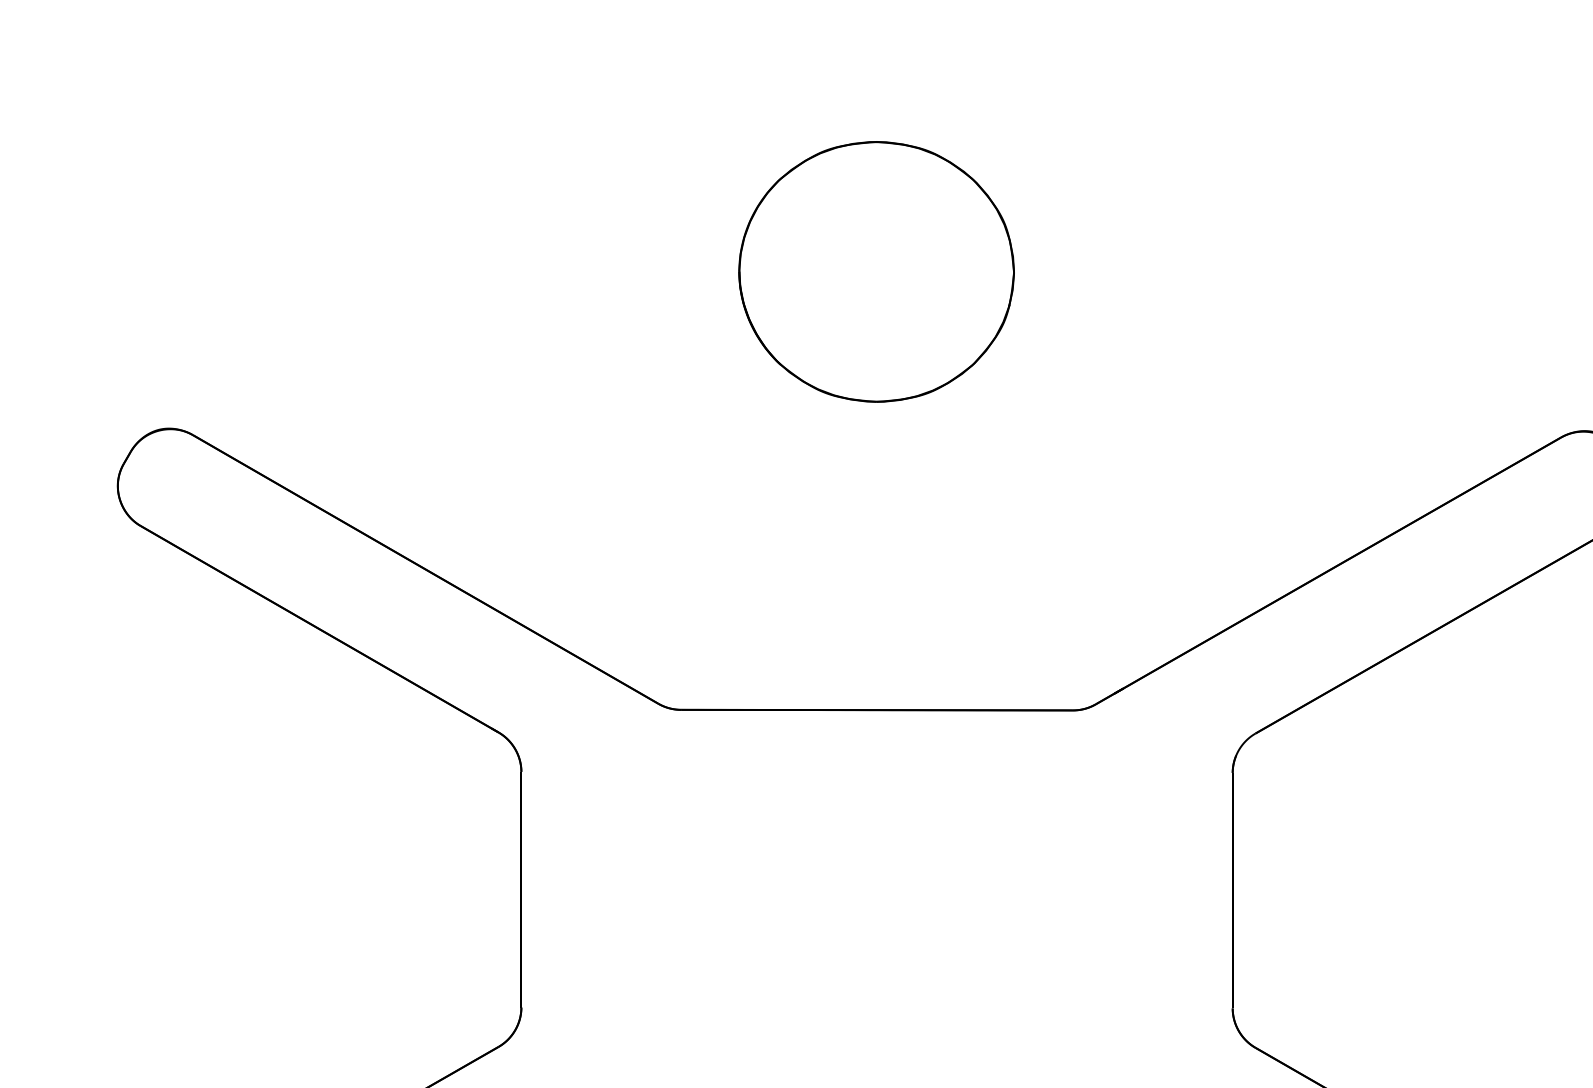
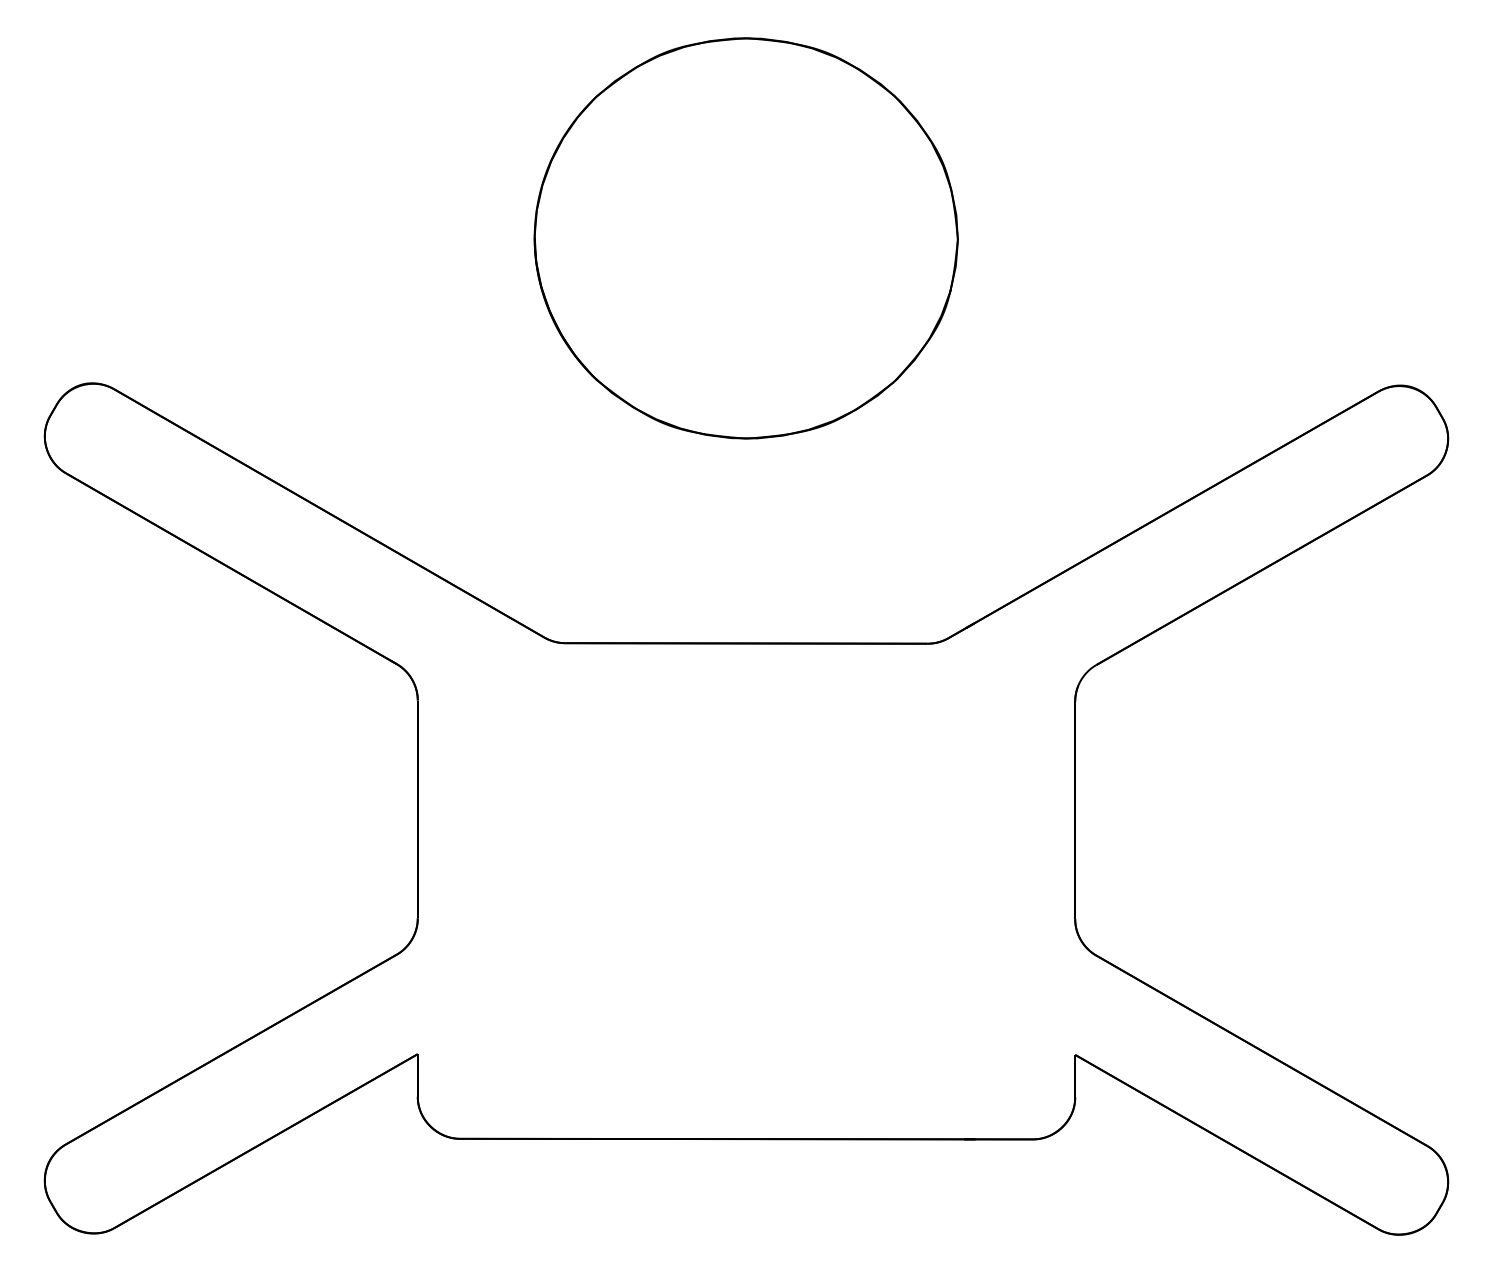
part: (875, 271) -> (745, 238), size x1.67

